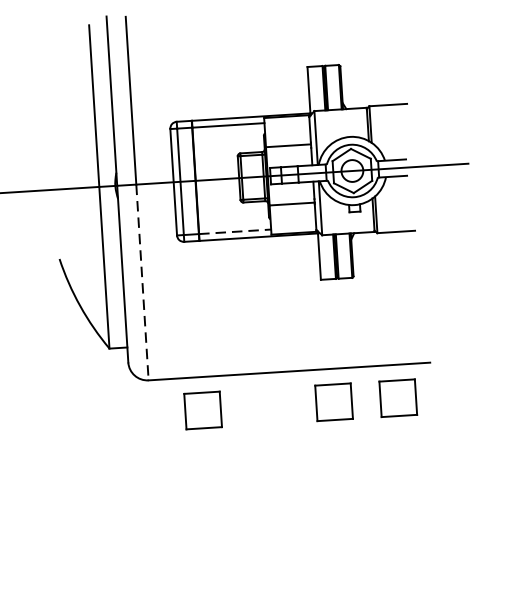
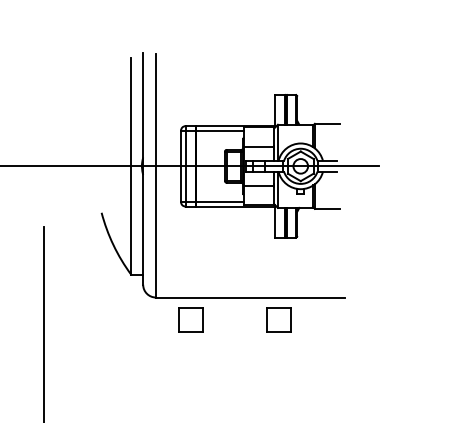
line: (235, 232) -> (220, 202), dashed -> solid
line: (141, 281) -> (155, 231), dashed -> solid
part: (397, 397) -> (321, 319), removed

